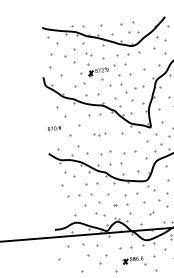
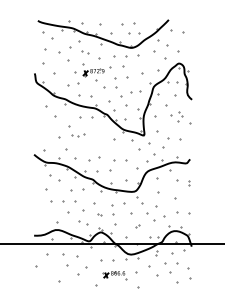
part: (54, 128) -> (42, 128), removed
part: (99, 134) -> (78, 135), moved

